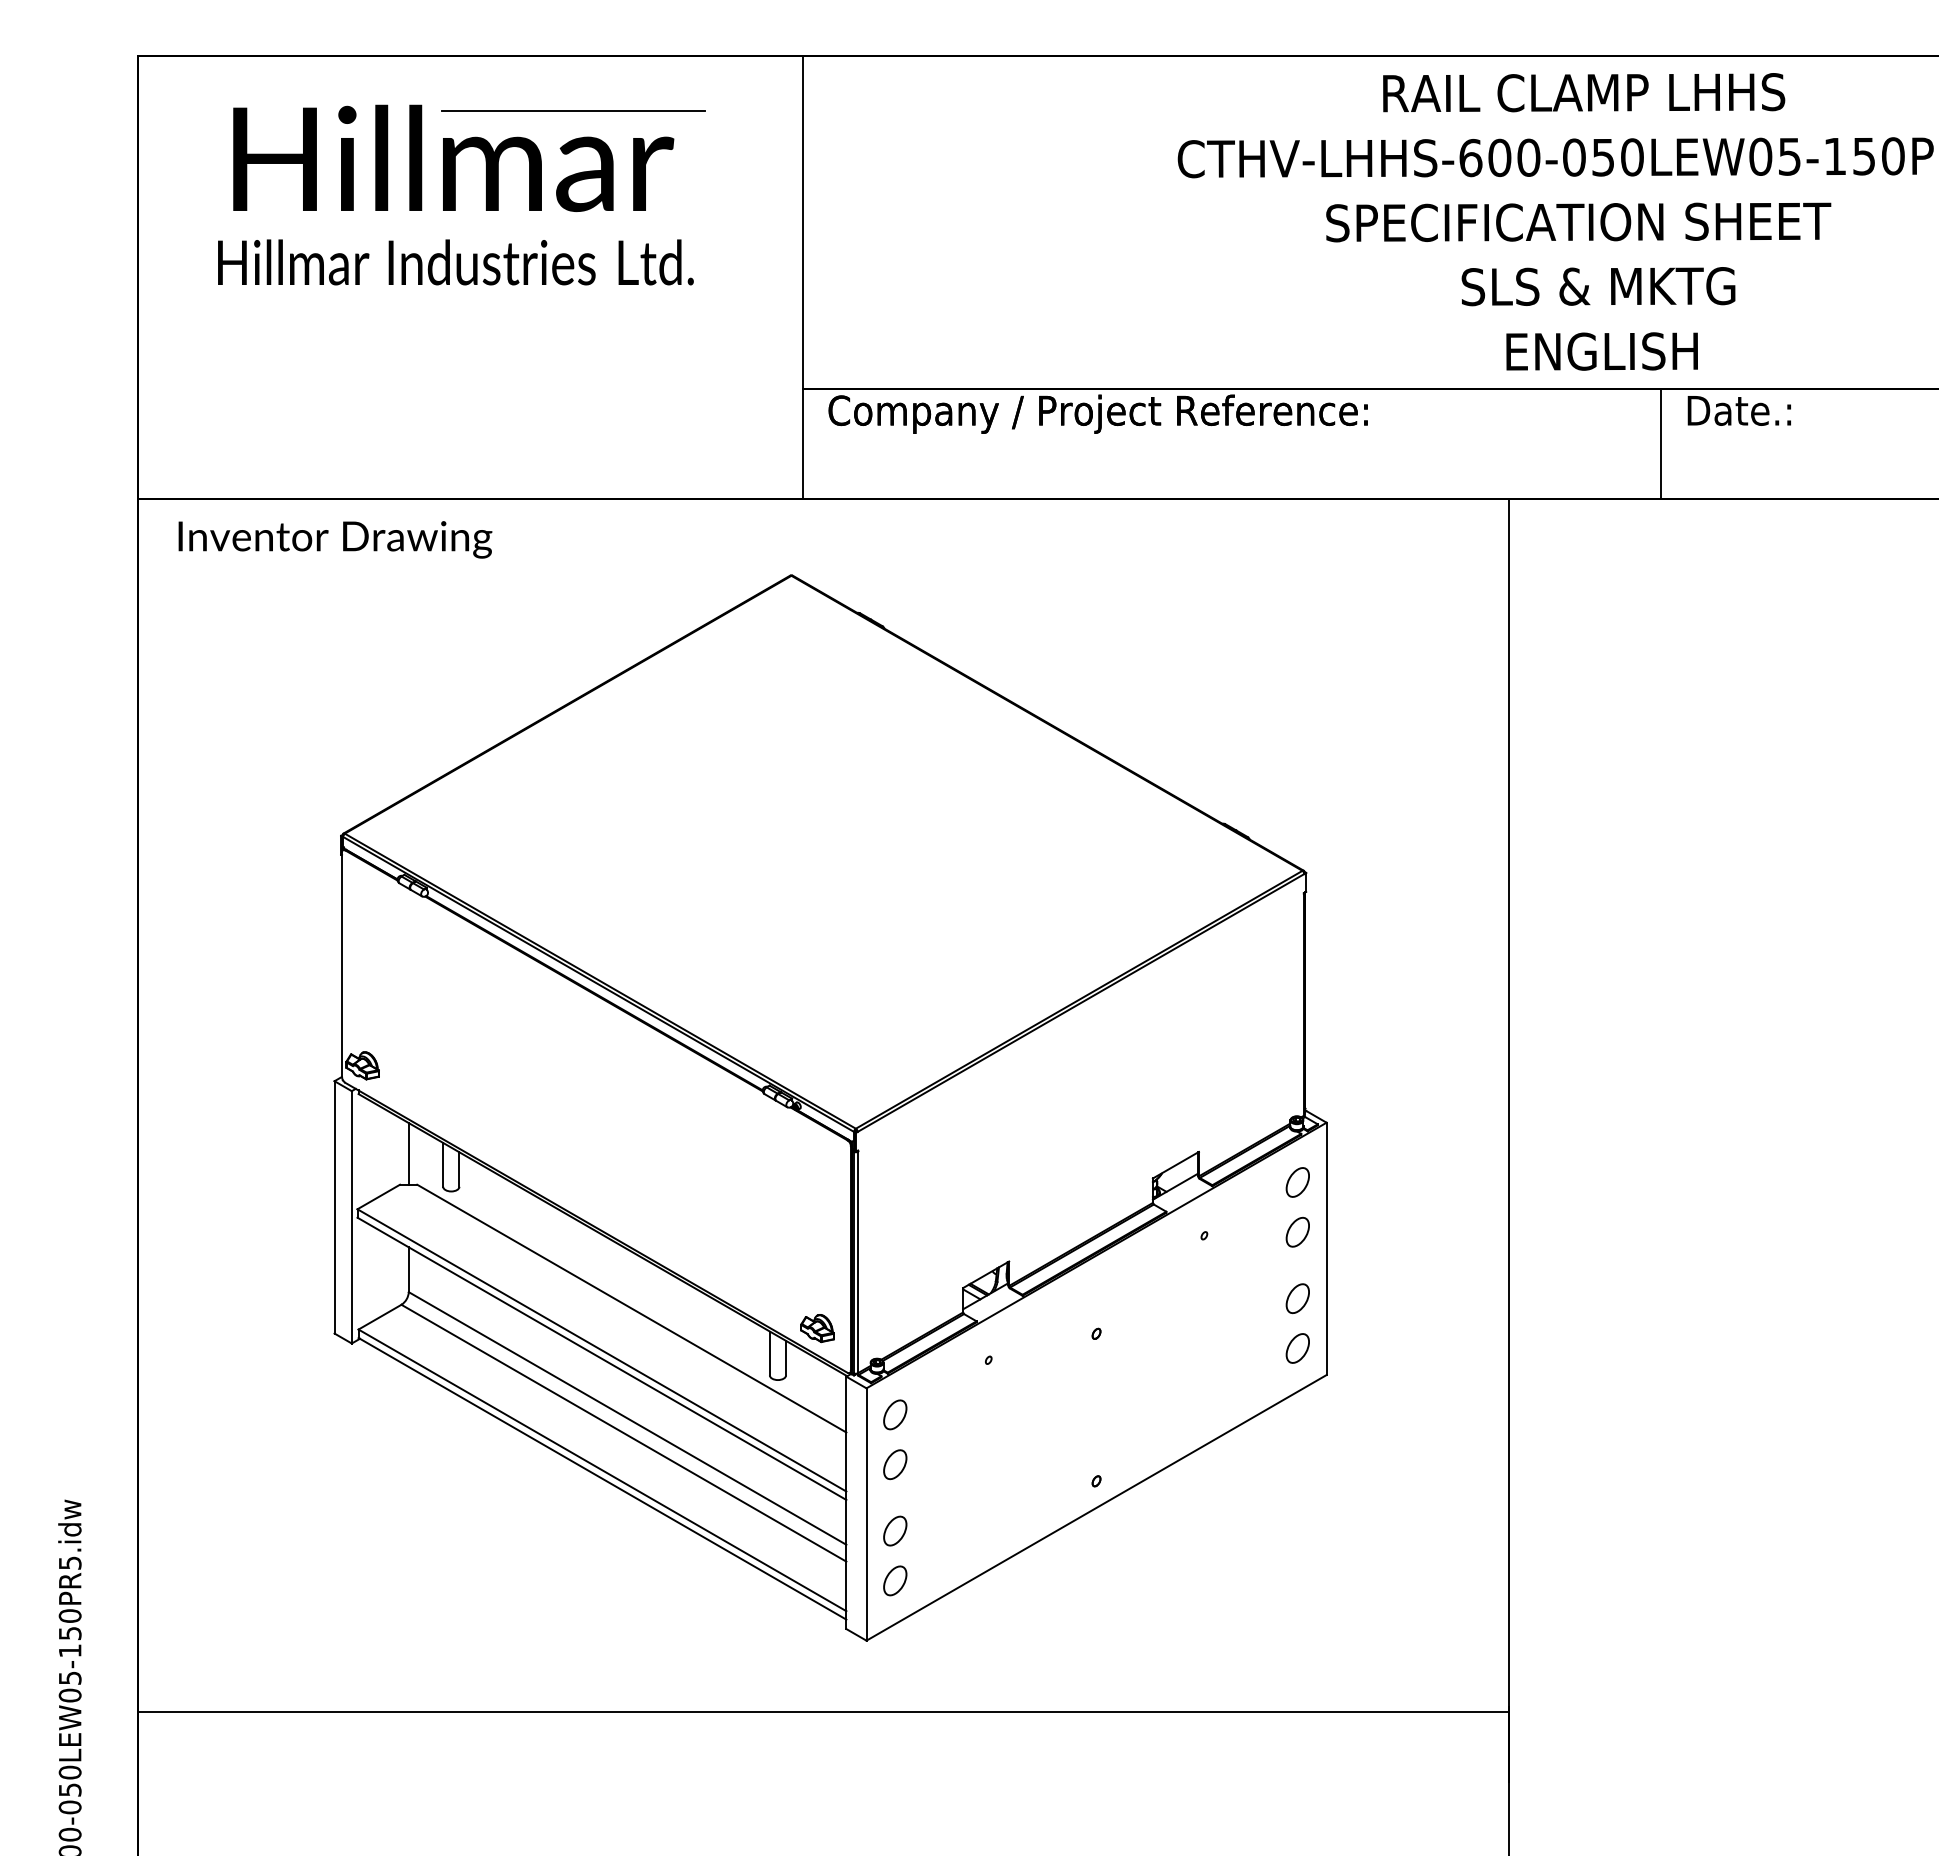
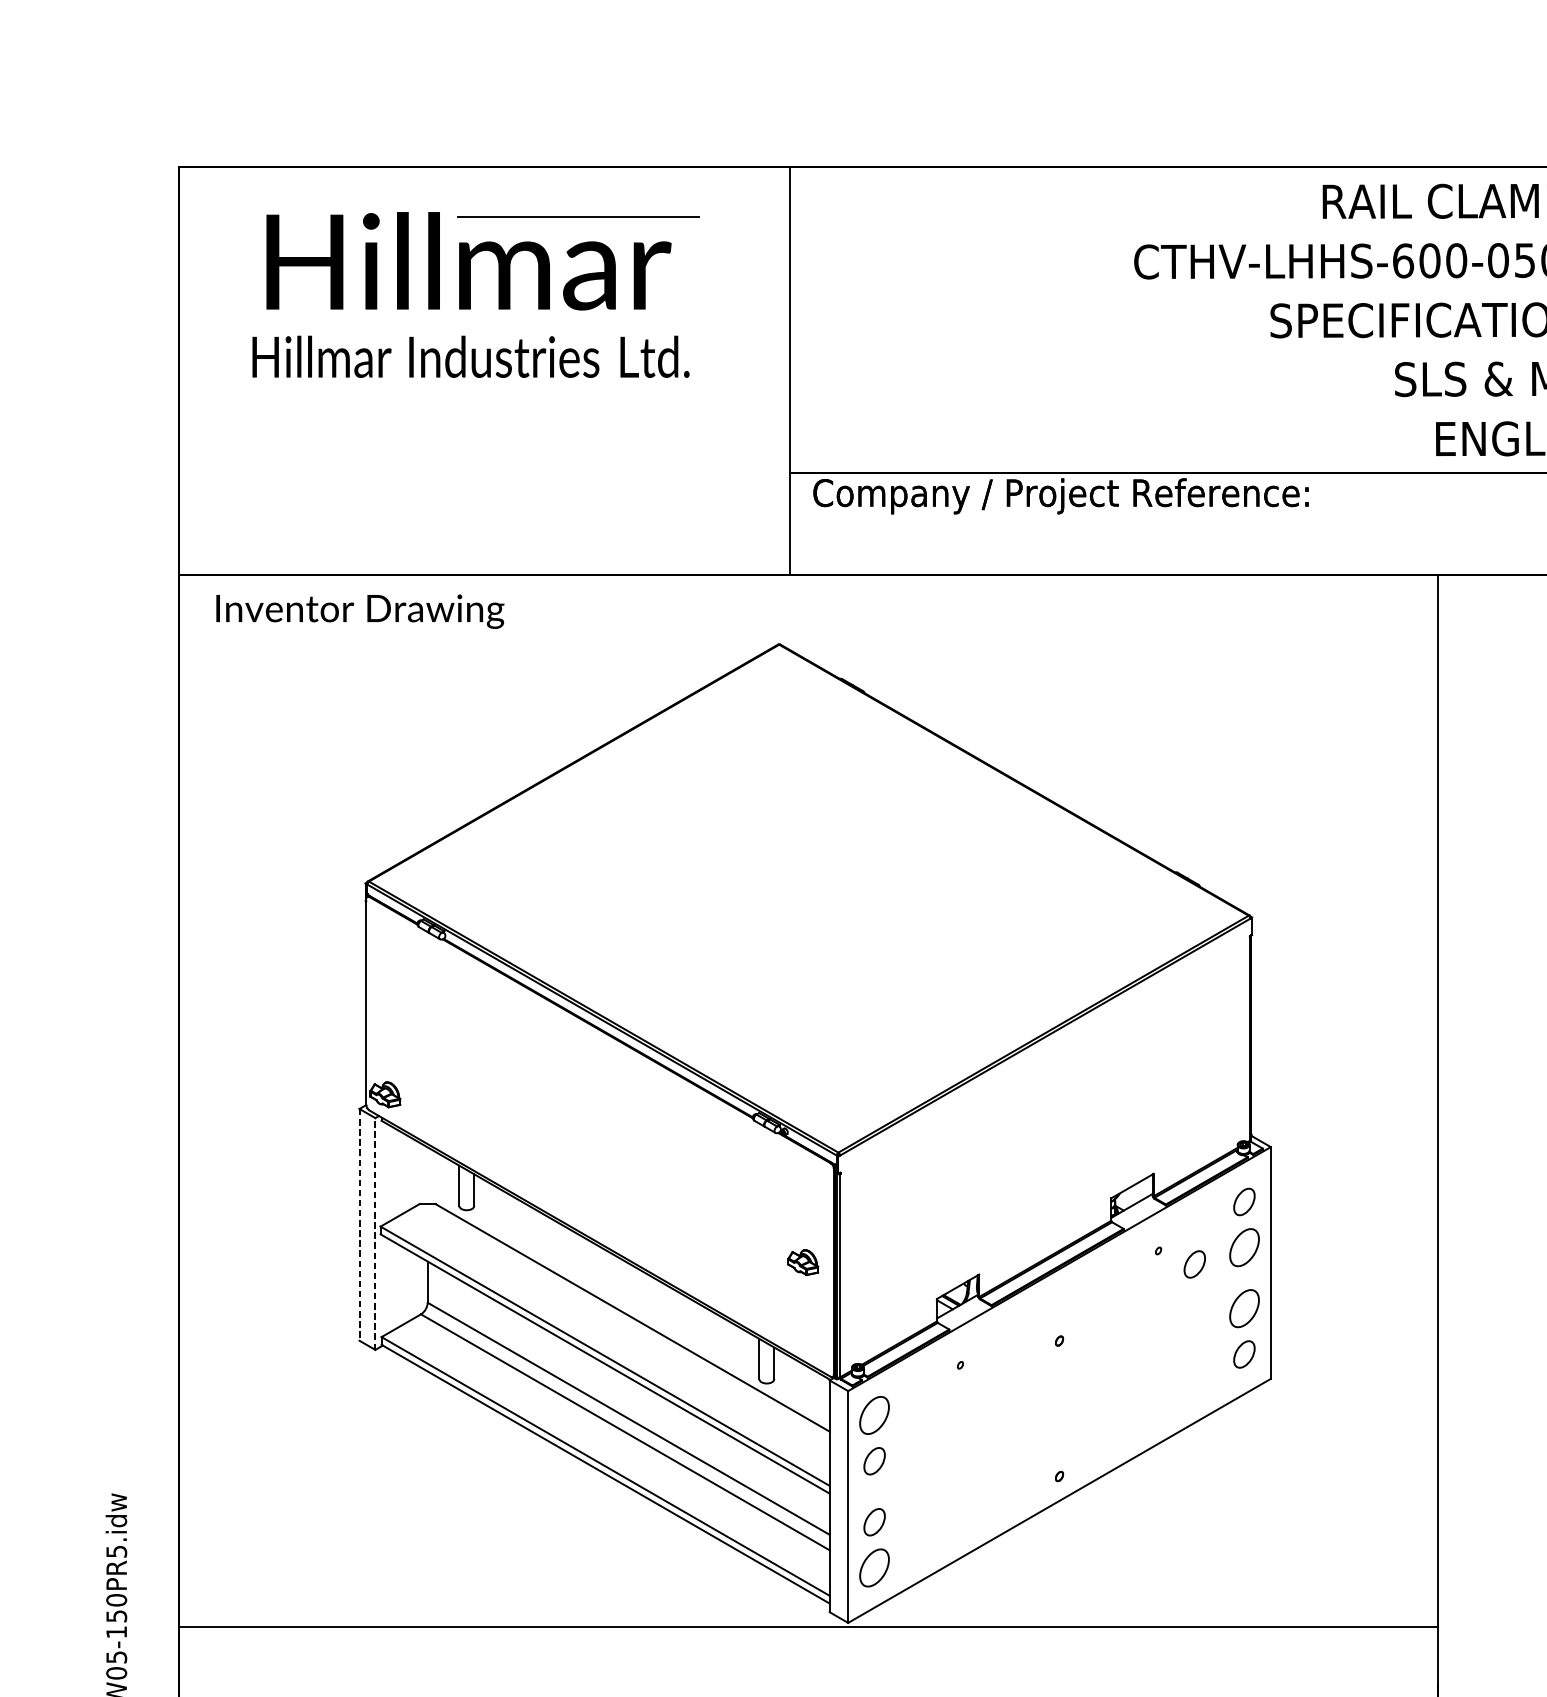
line: (408, 1153) -> (427, 1175), removed
line: (334, 1207) -> (359, 1224), solid -> dashed
line: (351, 1216) -> (375, 1233), solid -> dashed
part: (1297, 1232) -> (1244, 1247), size x1.4
part: (1243, 1250) -> (1194, 1264), added
part: (1297, 1298) -> (1244, 1308), size x1.4
part: (817, 1328) -> (803, 1262), moved
part: (895, 1414) -> (874, 1415), size x1.4
part: (895, 1580) -> (874, 1567), size x1.4
line: (822, 1712) -> (807, 1627), moved

